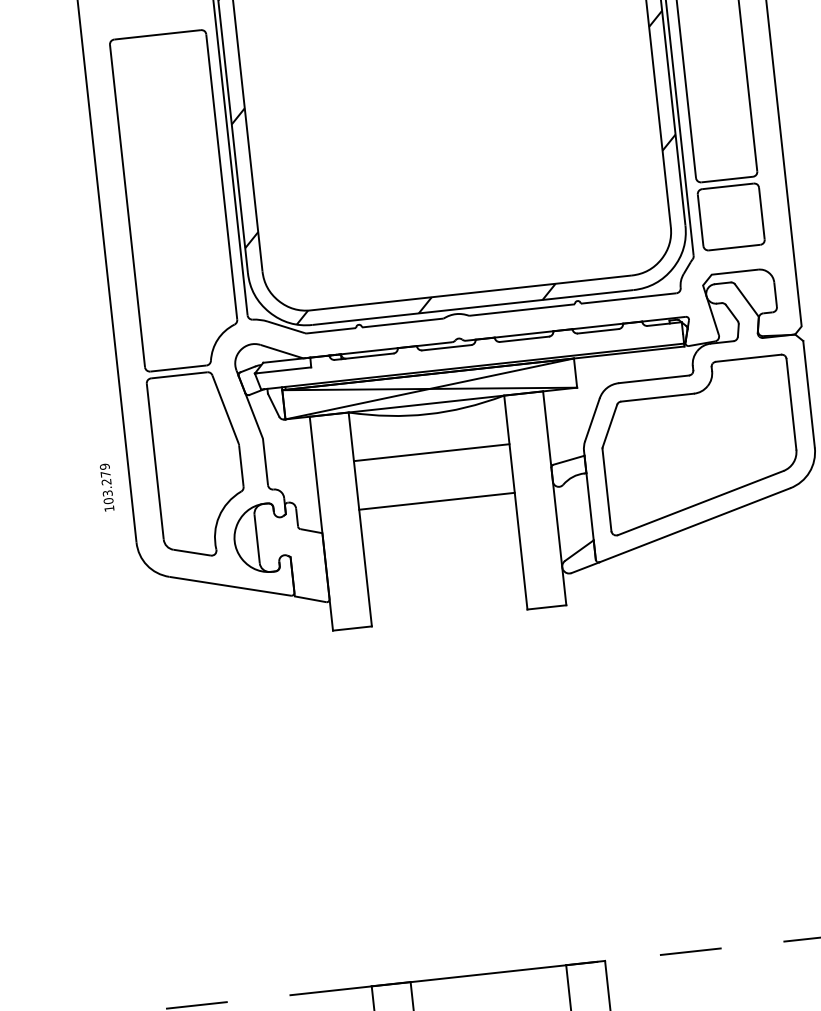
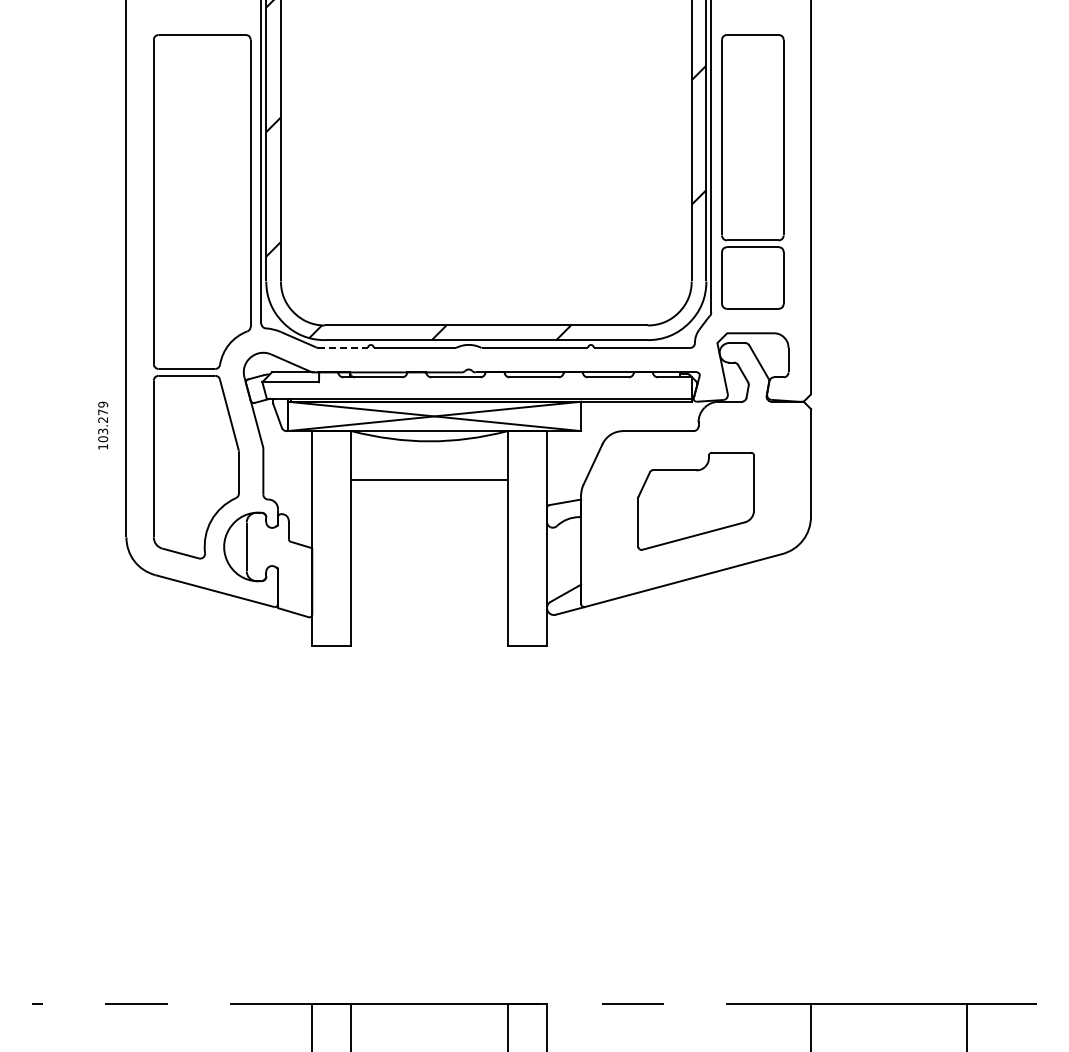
line: (331, 330) -> (343, 347), solid -> dashed
part: (699, 445) -> (696, 501), size x0.6
text: (107, 487) -> (103, 425), moved
line: (436, 500) -> (429, 528), removed

